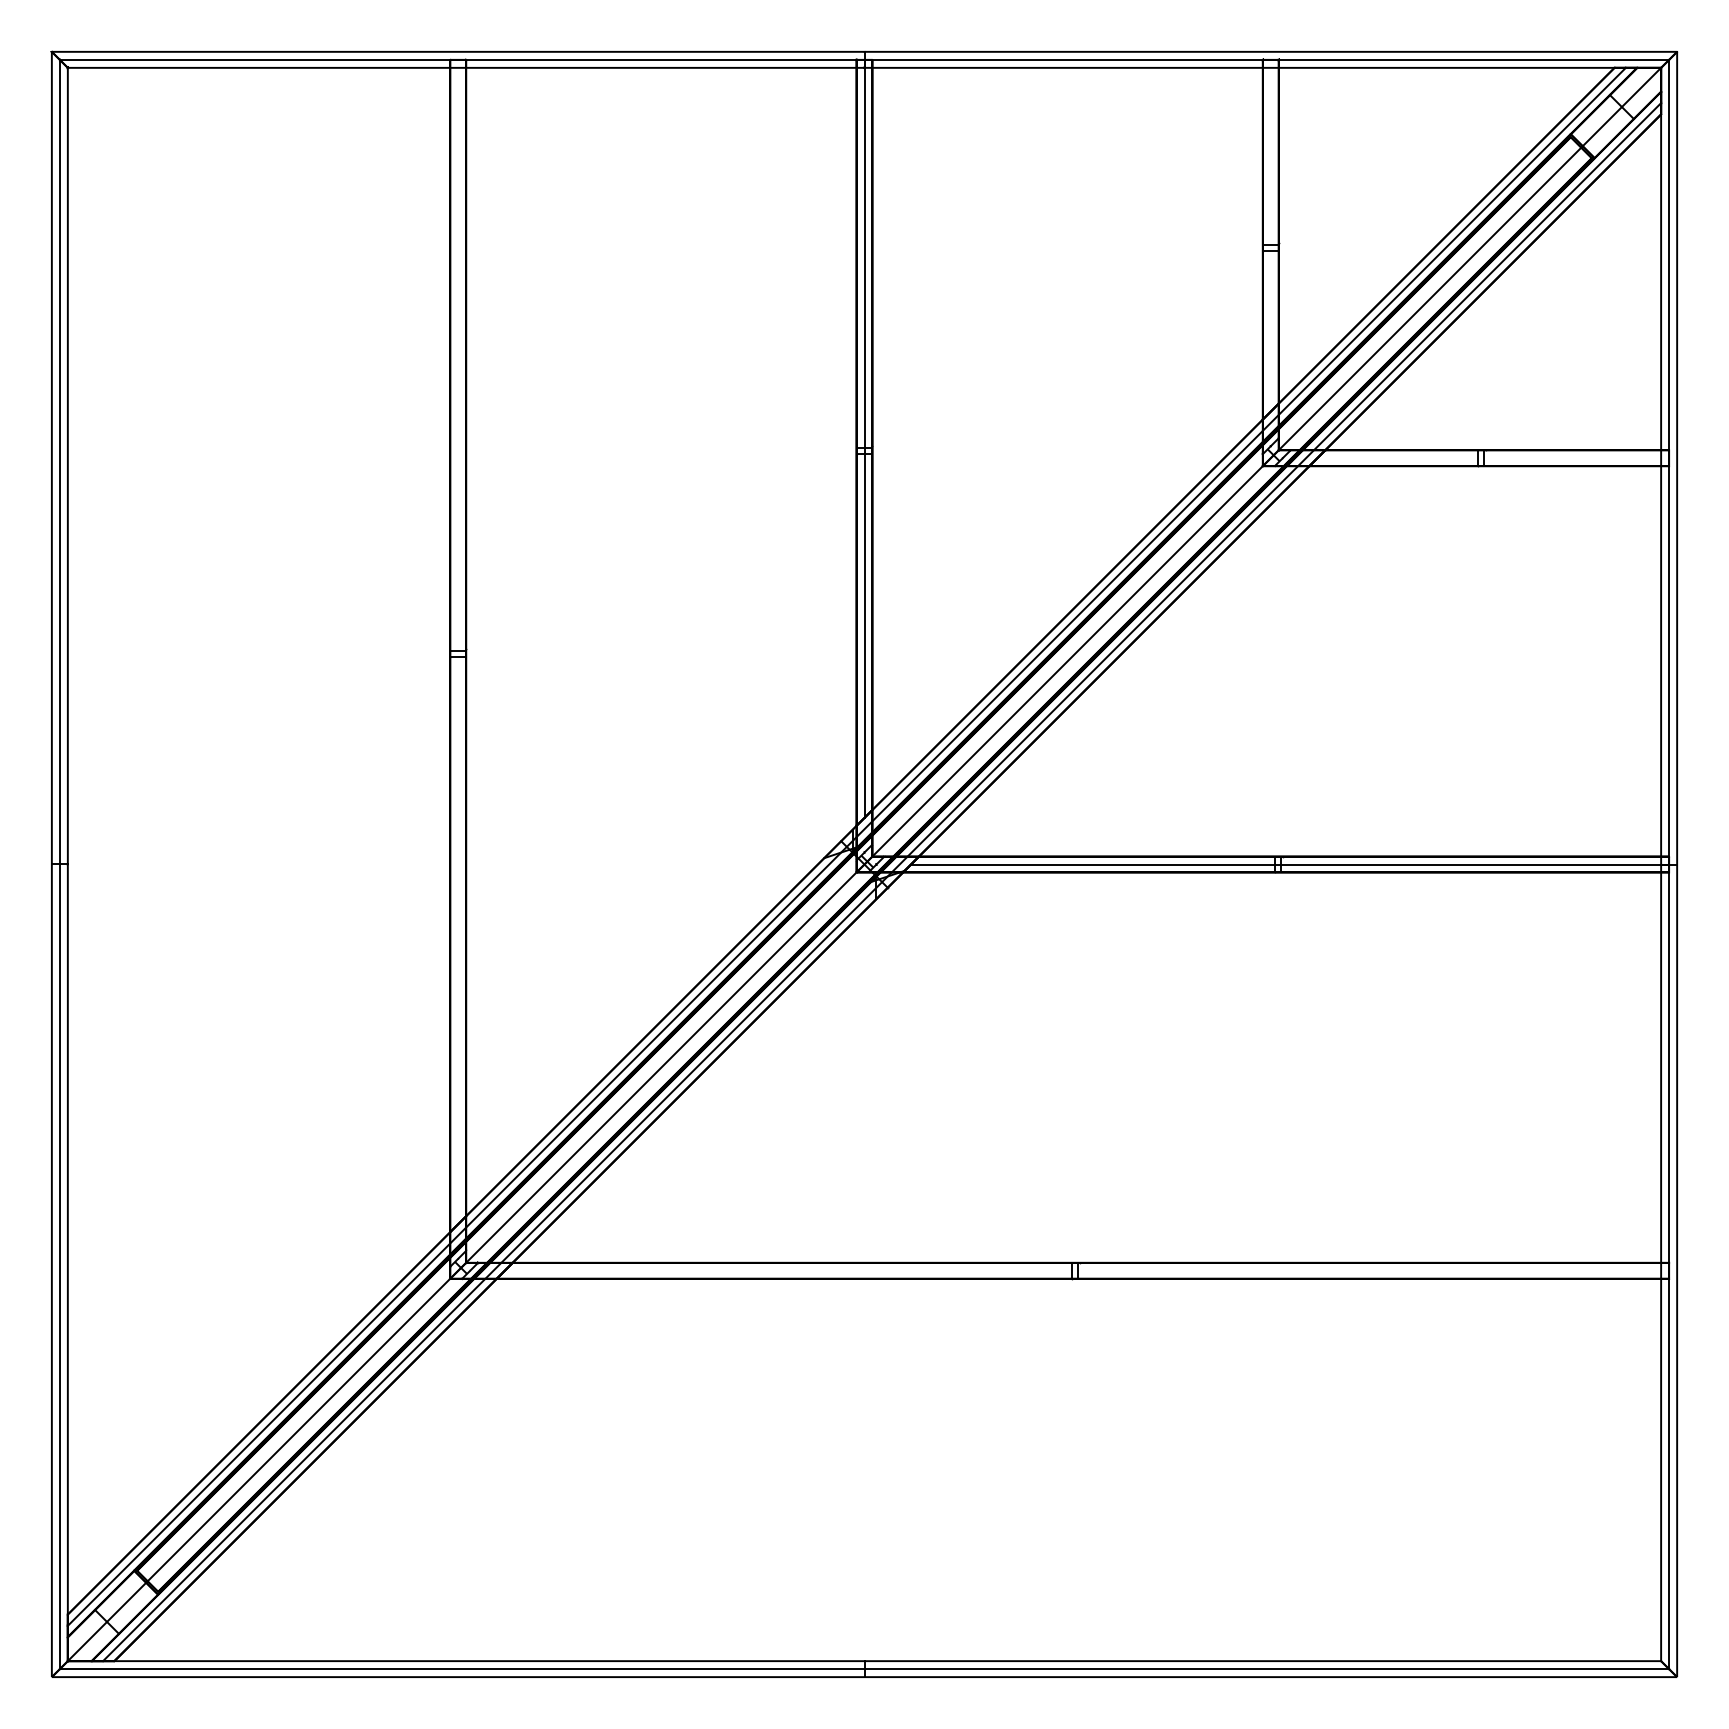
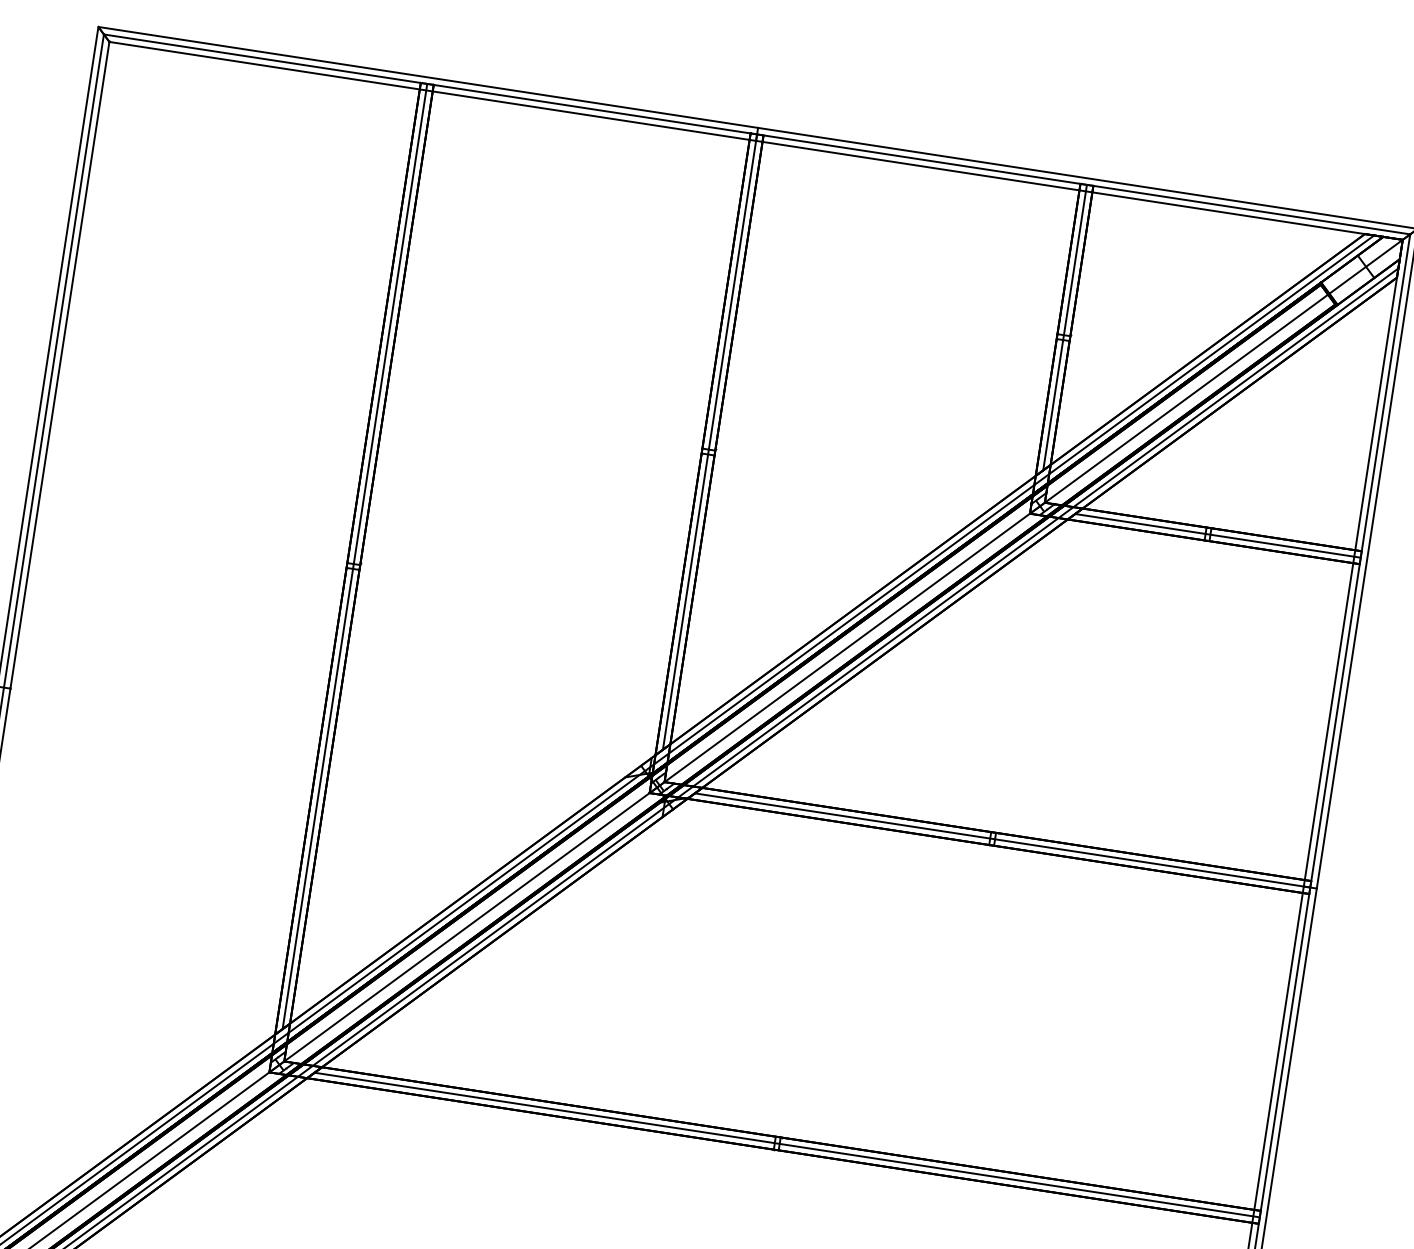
line: (1270, 235) -> (1064, 327), added
line: (1493, 458) -> (1218, 536), added
line: (458, 641) -> (355, 556), added
line: (1086, 1270) -> (786, 1144), added

